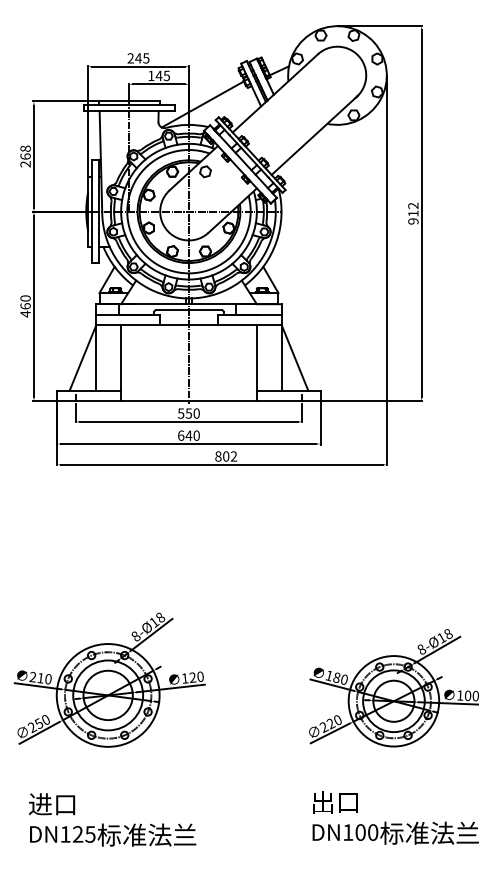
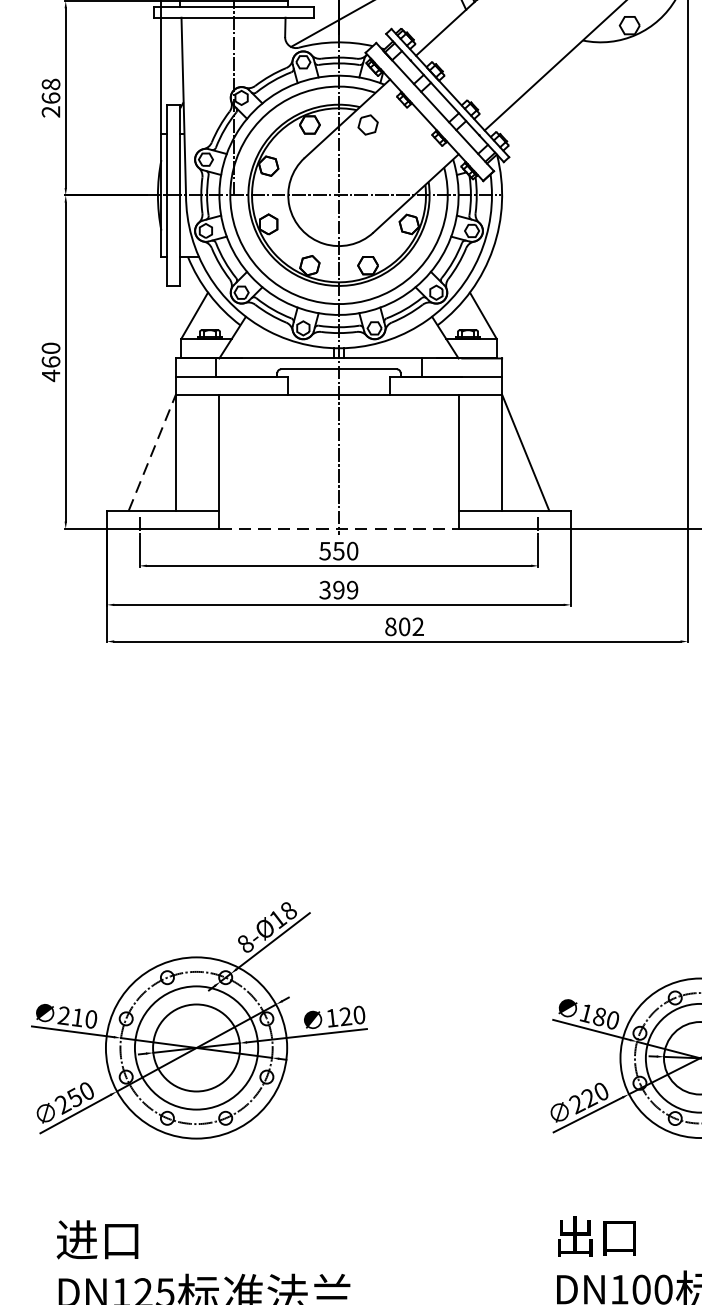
line: (83, 357) -> (153, 452), solid -> dashed
line: (189, 400) -> (339, 528), solid -> dashed
text: (188, 435) -> (338, 589), 640 -> 399

